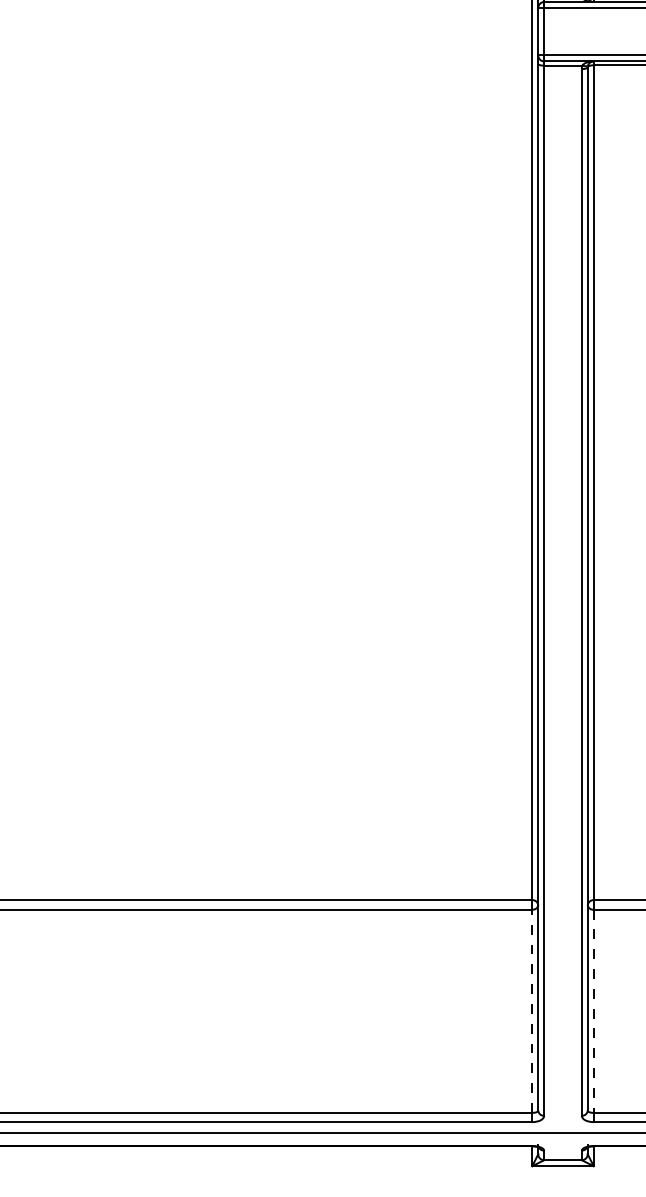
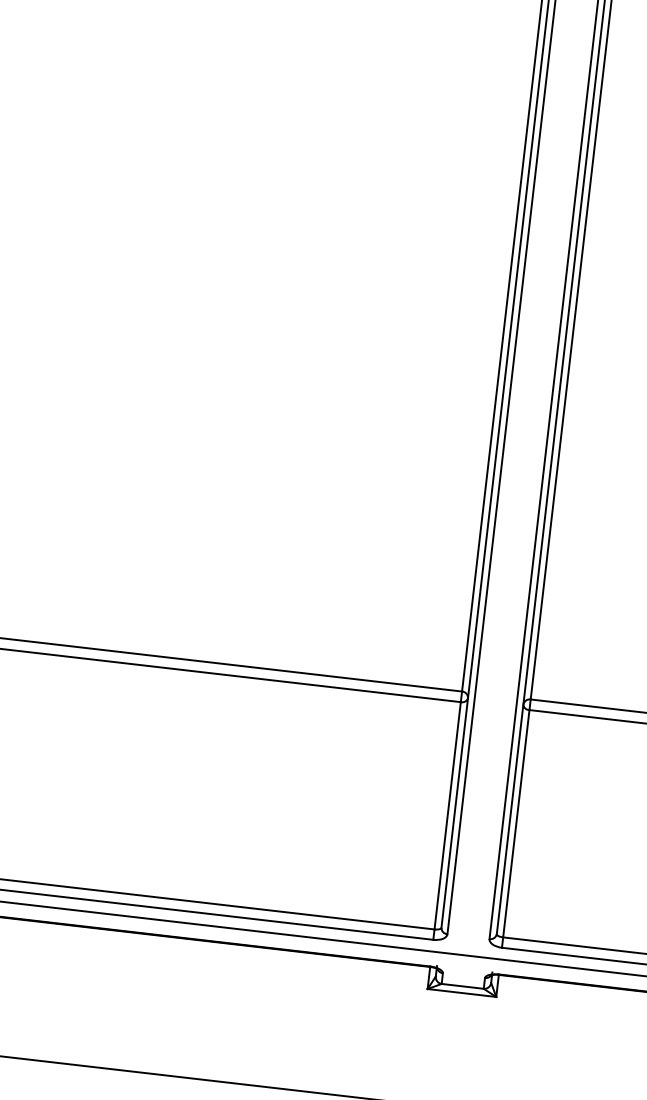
line: (532, 1011) -> (447, 816), dashed -> solid
line: (593, 1011) -> (516, 823), dashed -> solid

